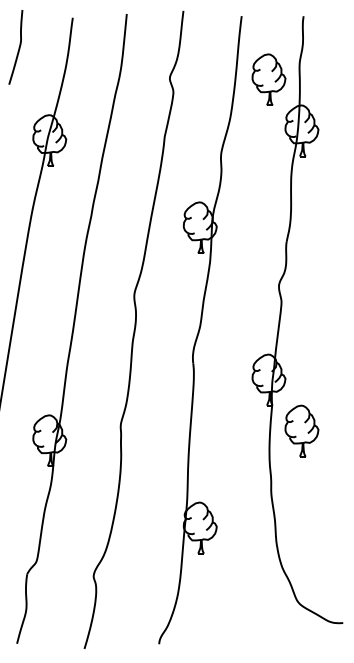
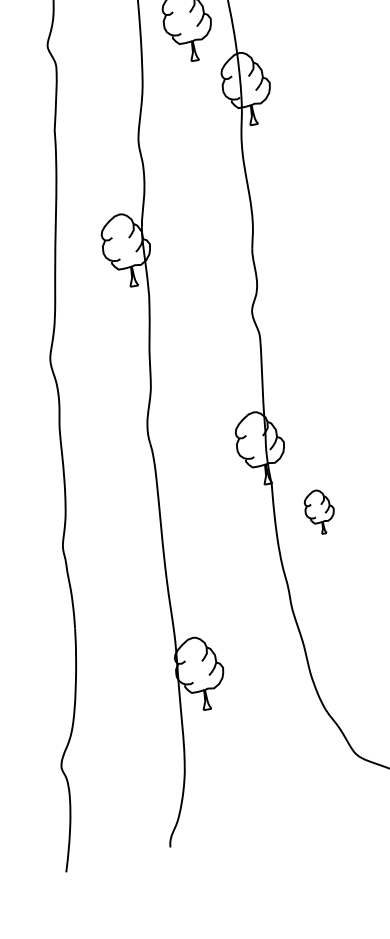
part: (301, 430) -> (319, 511), size x0.6

